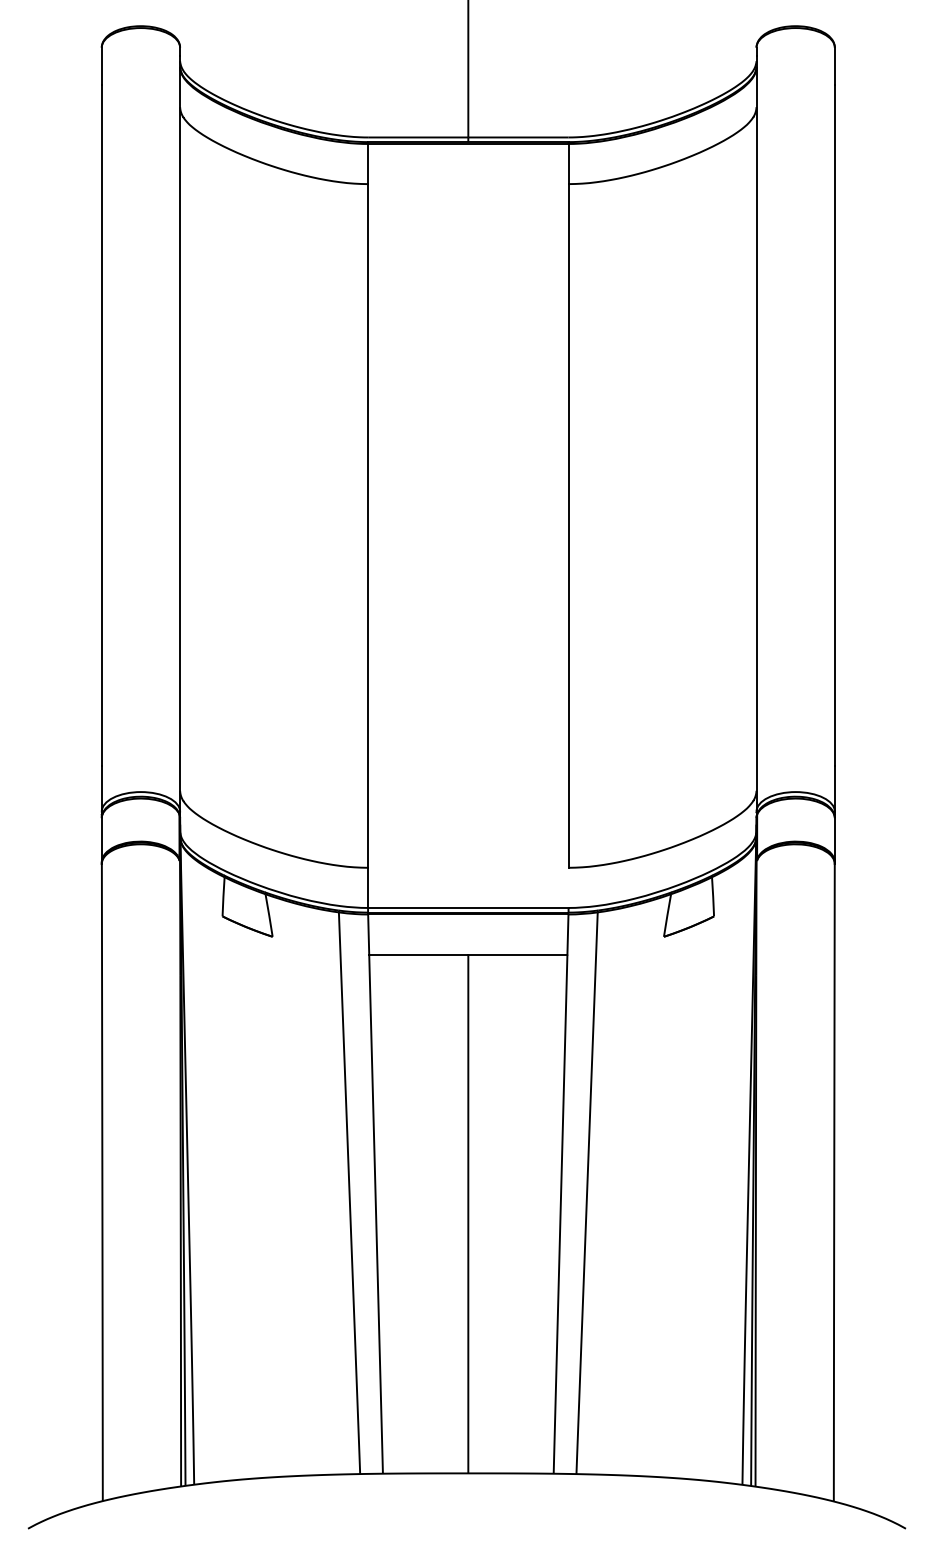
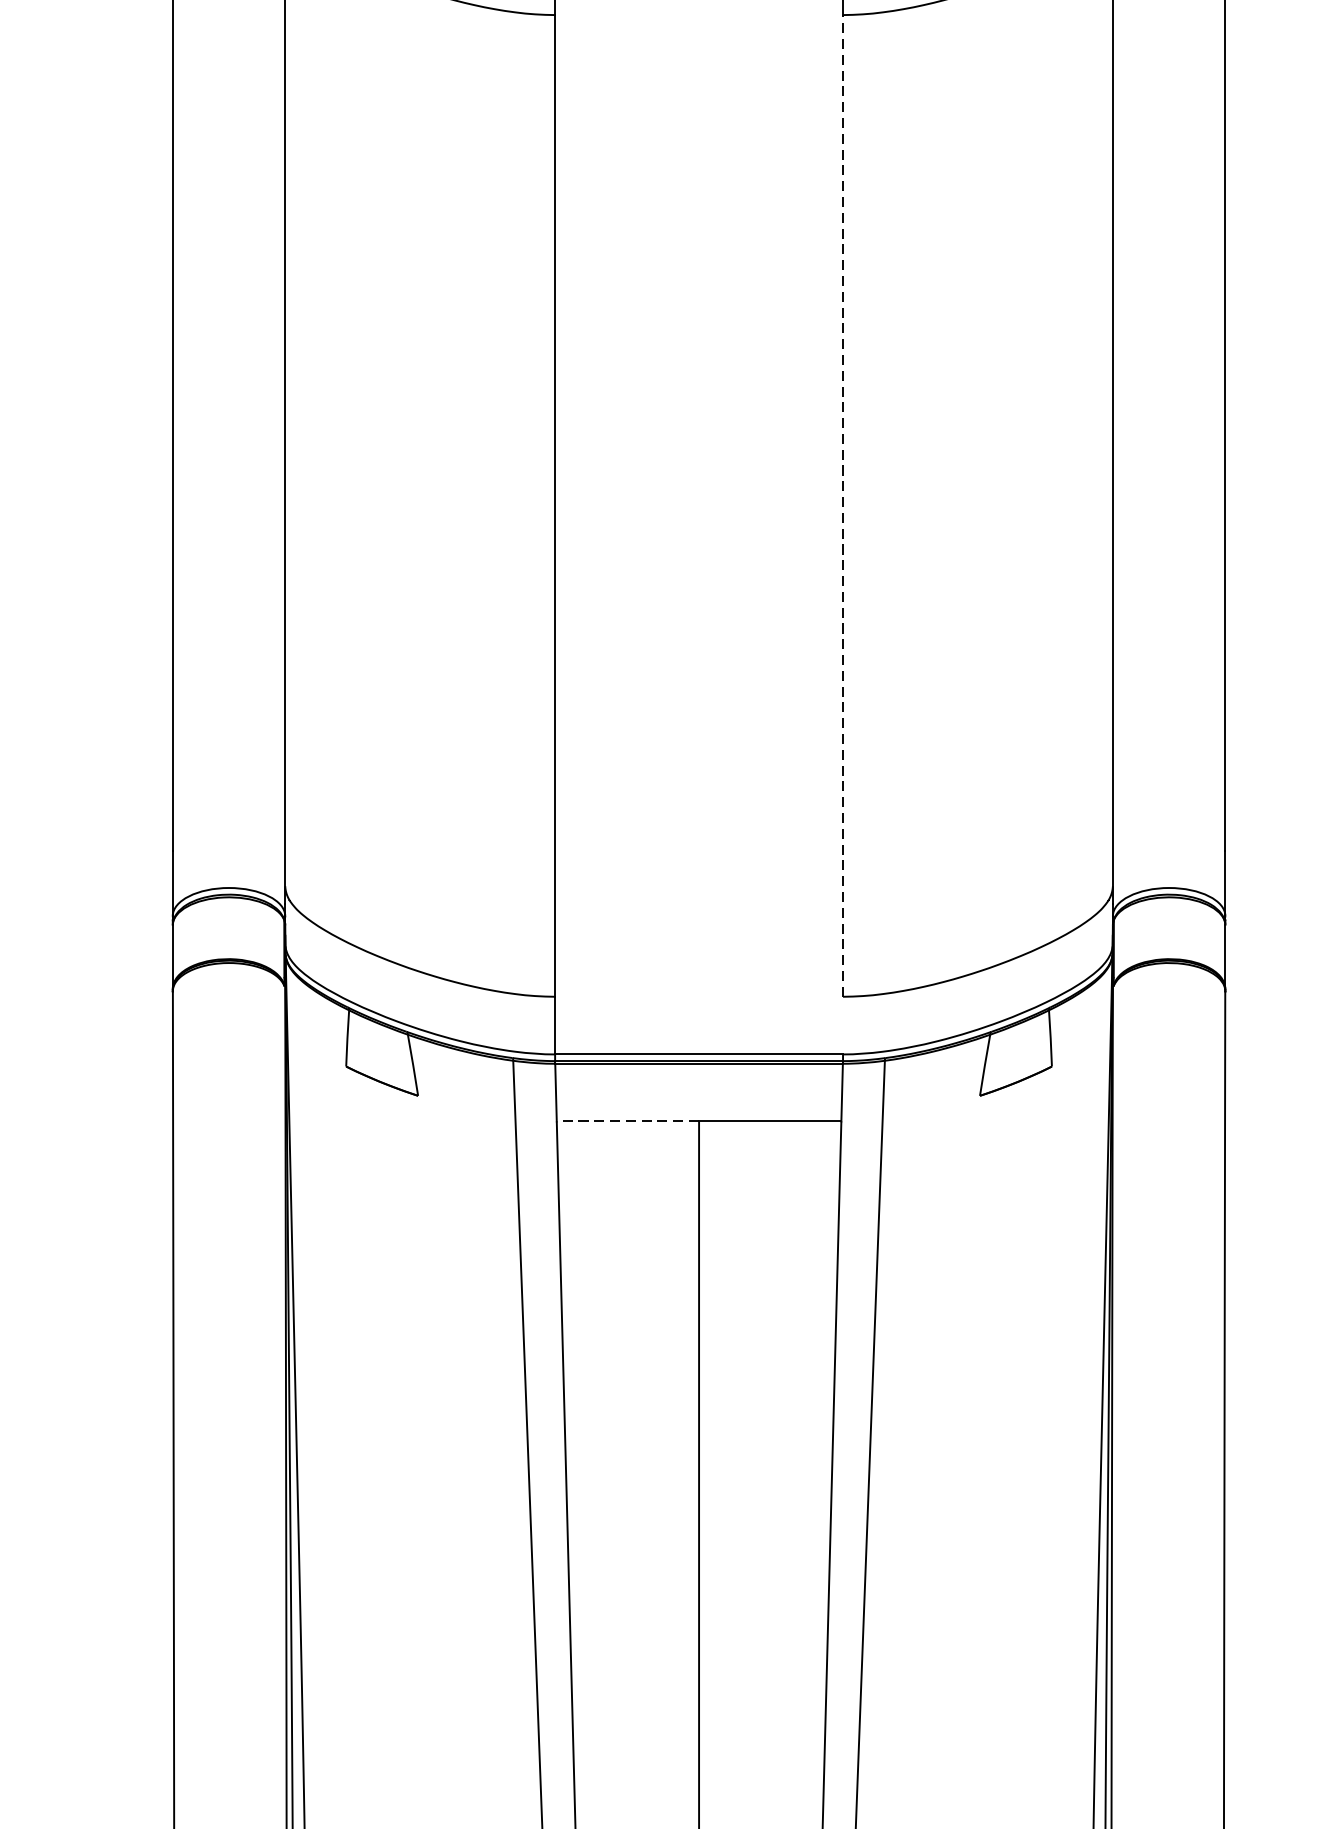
line: (568, 525) -> (842, 505), solid -> dashed
line: (418, 954) -> (627, 1121), solid -> dashed

